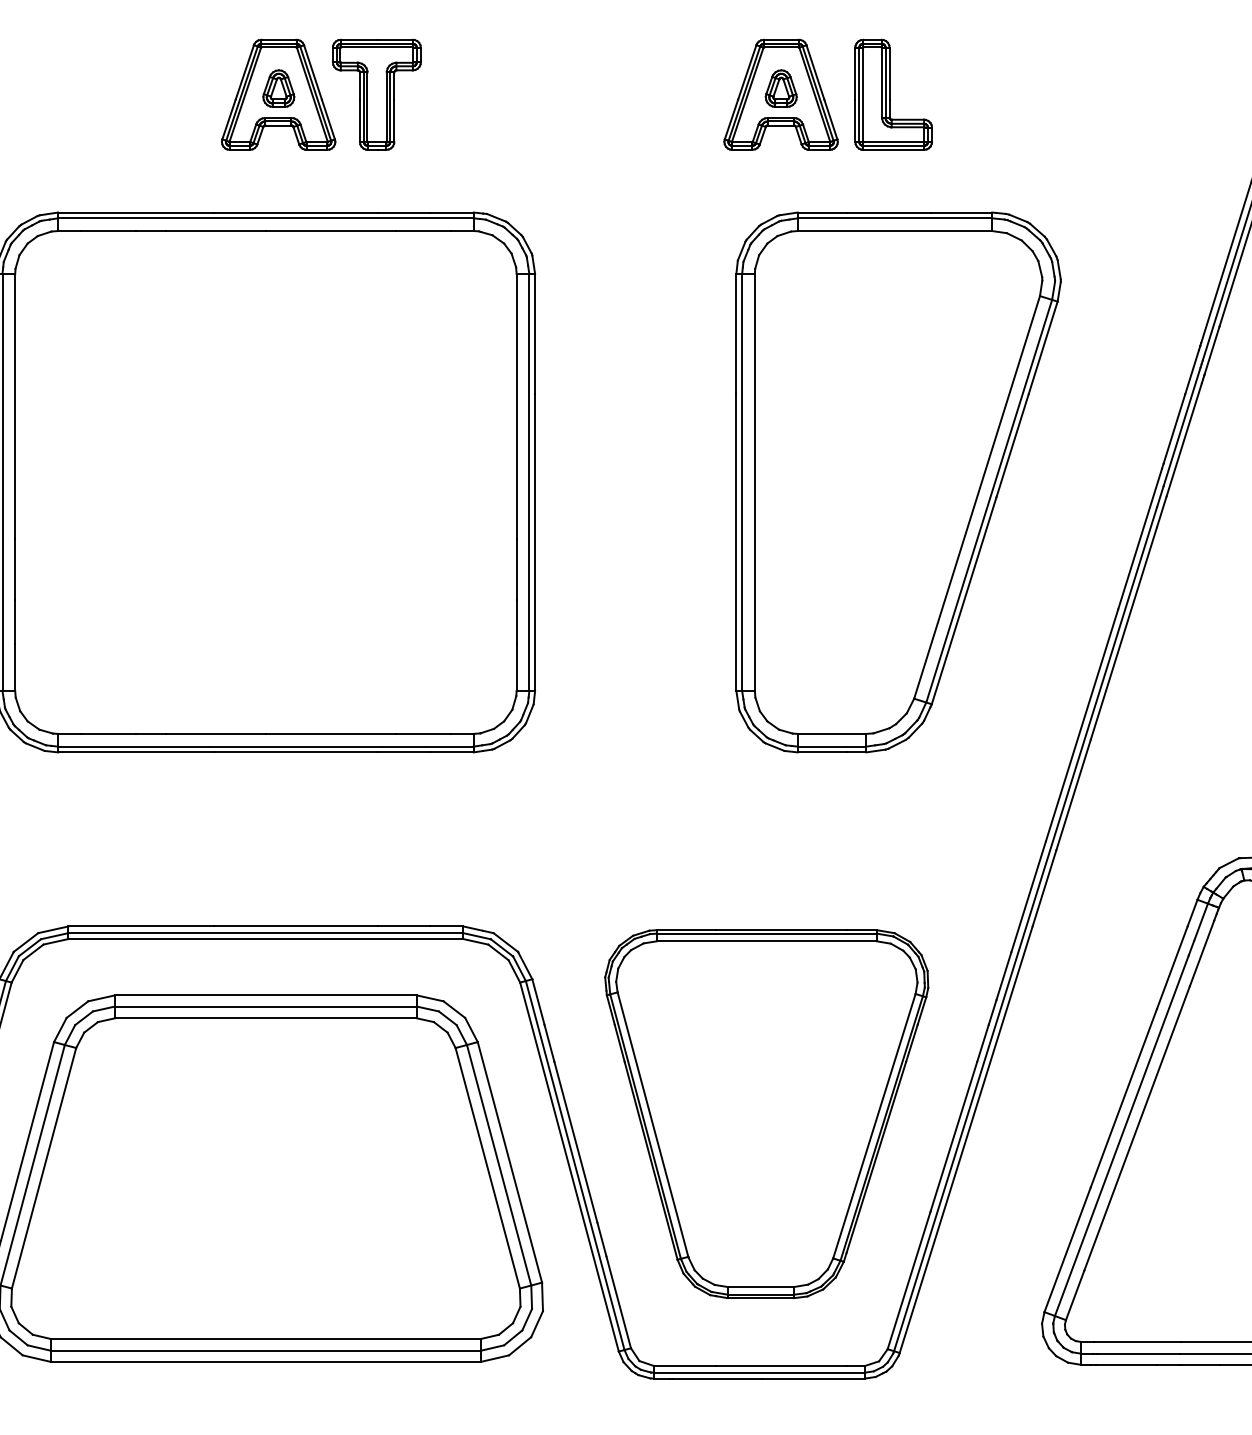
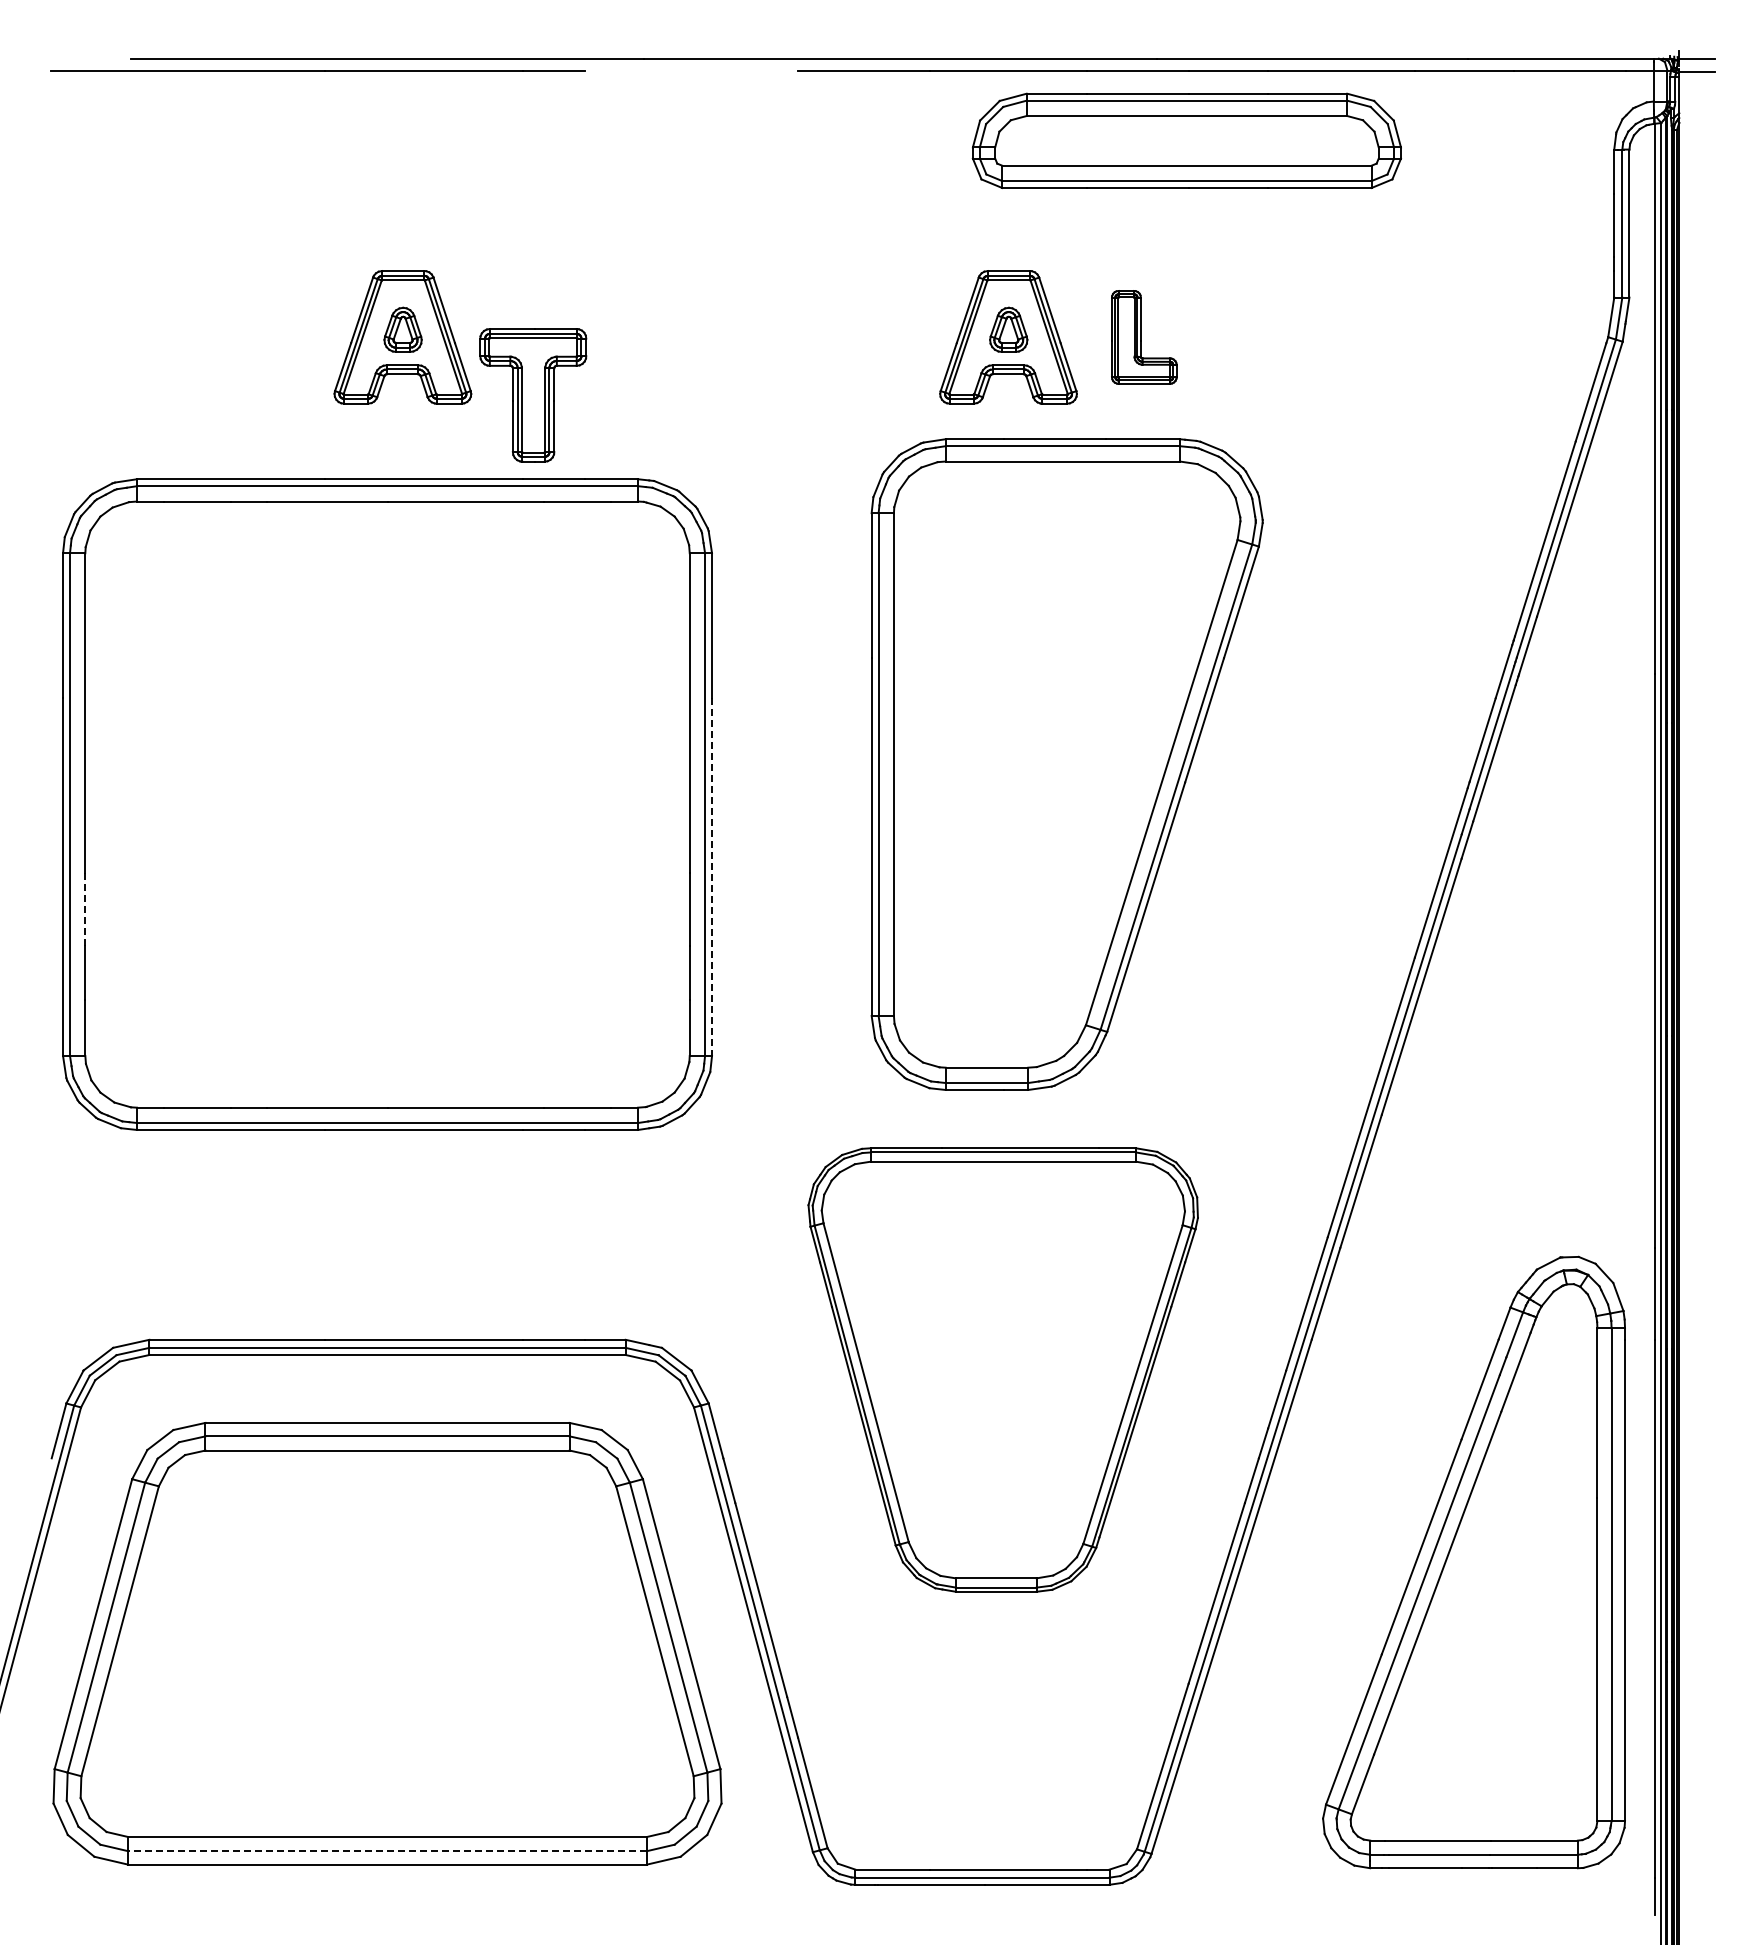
part: (377, 94) -> (533, 395), moved
part: (893, 94) -> (1144, 337), size x0.7
part: (898, 482) -> (1066, 764), moved
line: (535, 542) -> (712, 877), solid -> dashed
line: (15, 568) -> (85, 908), solid -> dashed
part: (766, 1113) -> (1002, 1369), moved
line: (265, 1350) -> (387, 1851), solid -> dashed

